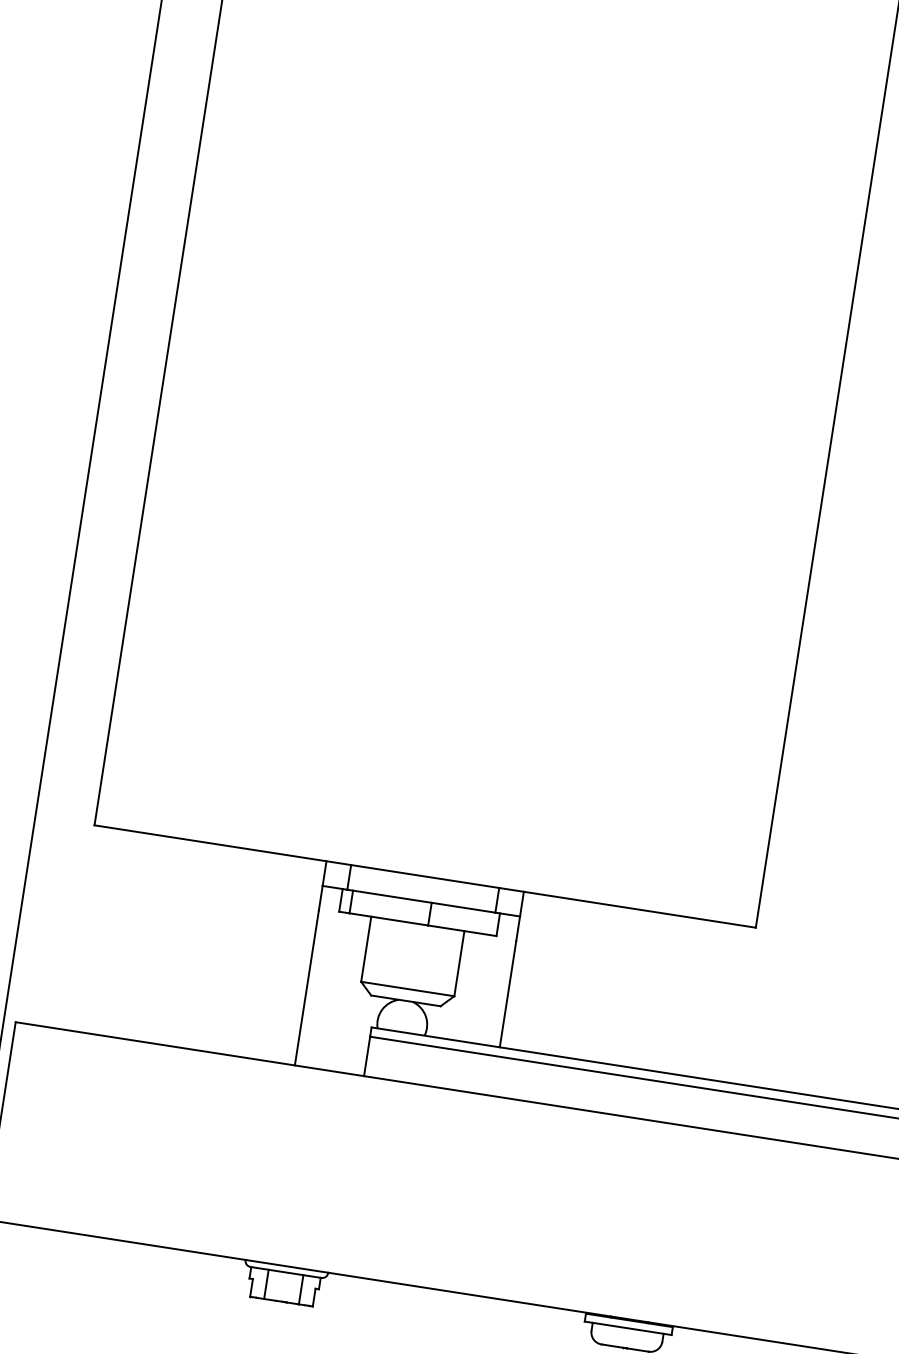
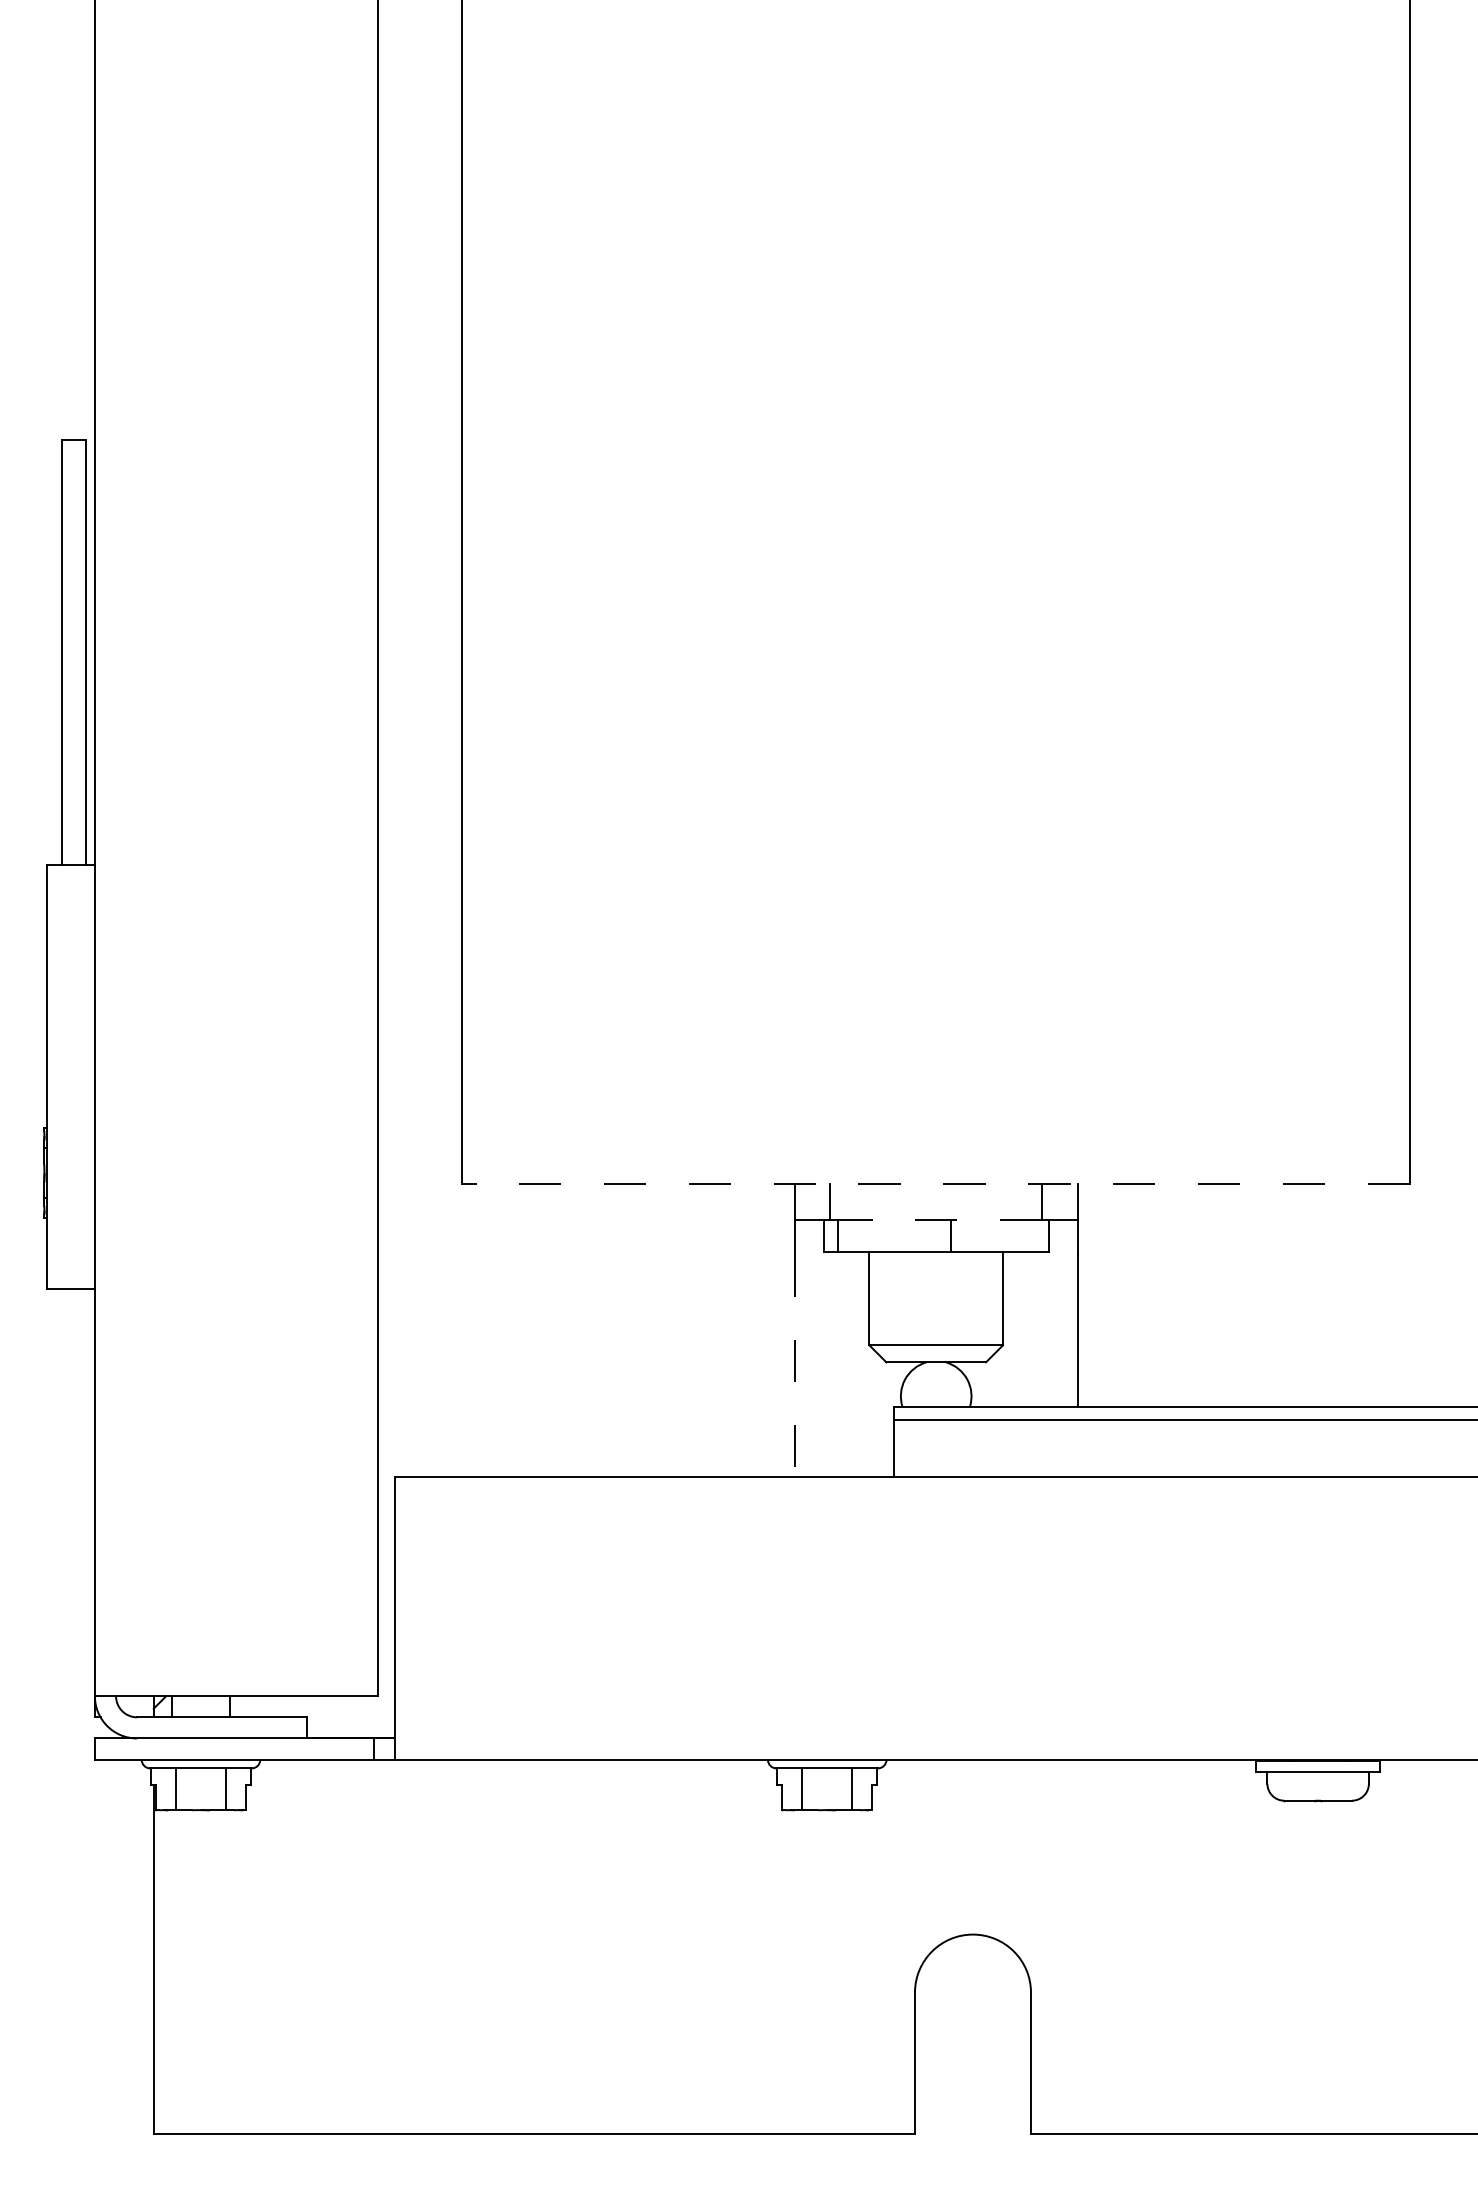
line: (425, 876) -> (936, 1184), solid -> dashed
line: (421, 901) -> (936, 1219), solid -> dashed
line: (306, 987) -> (794, 1365), solid -> dashed

